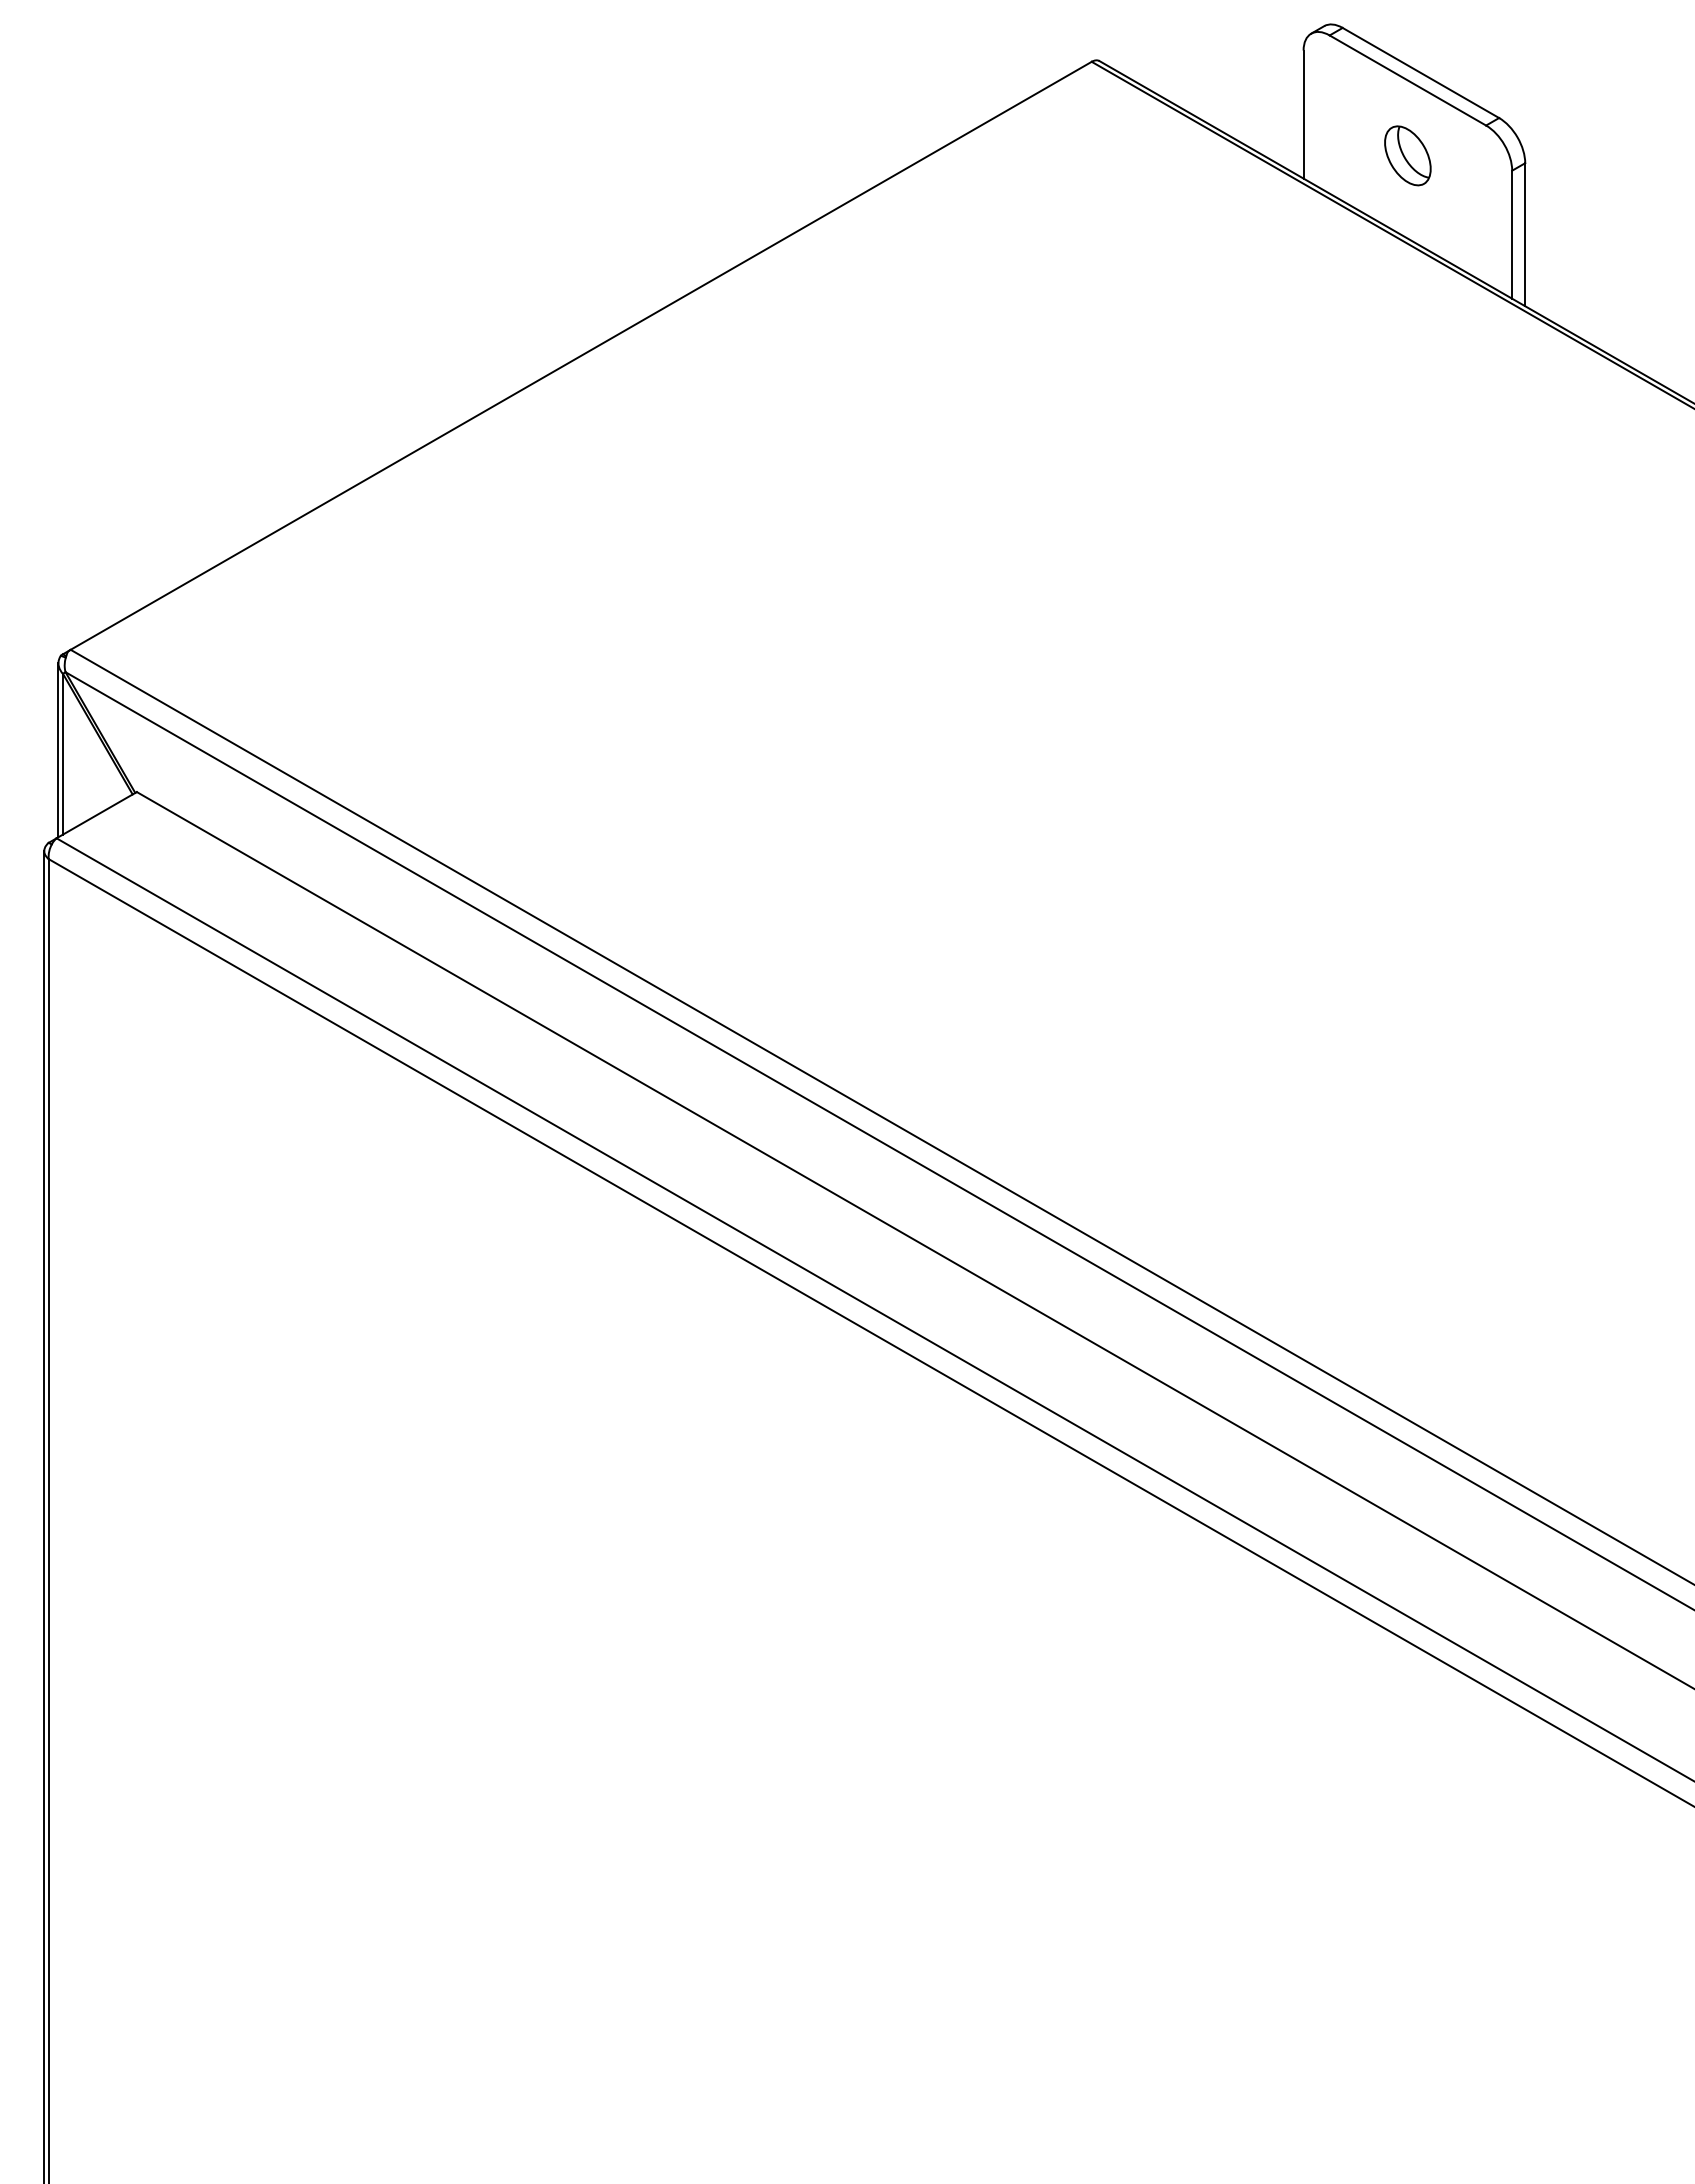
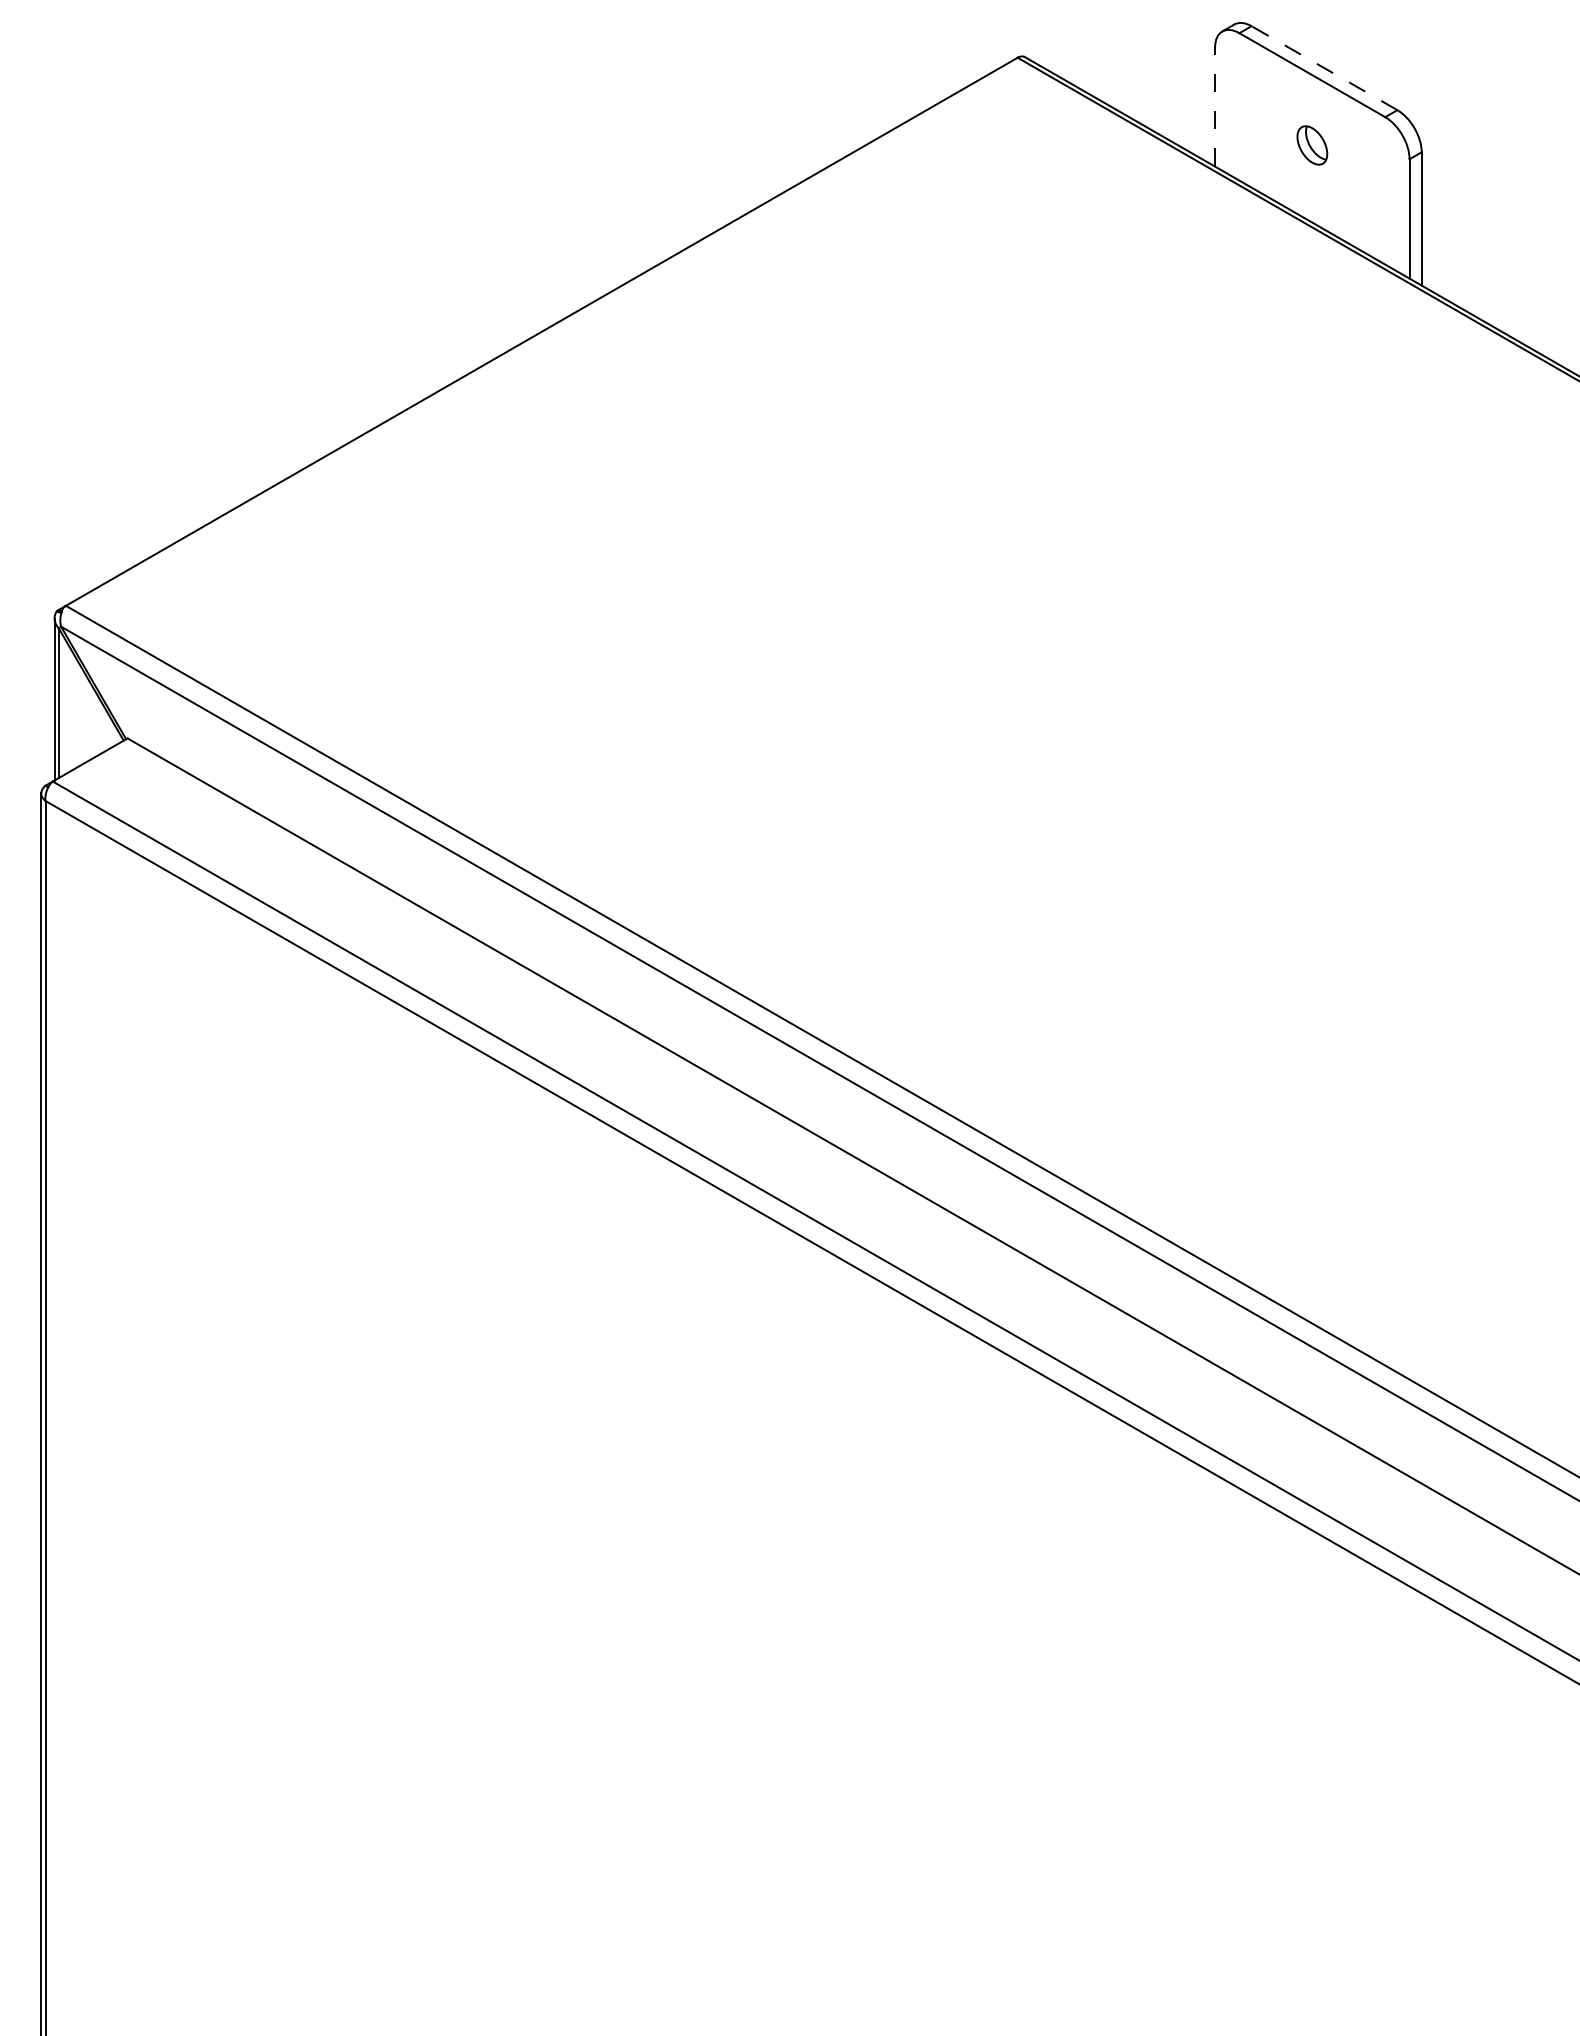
line: (1420, 72) -> (1324, 67), solid -> dashed
line: (1303, 114) -> (1215, 106), solid -> dashed
part: (1407, 155) -> (1311, 145), size x0.7

